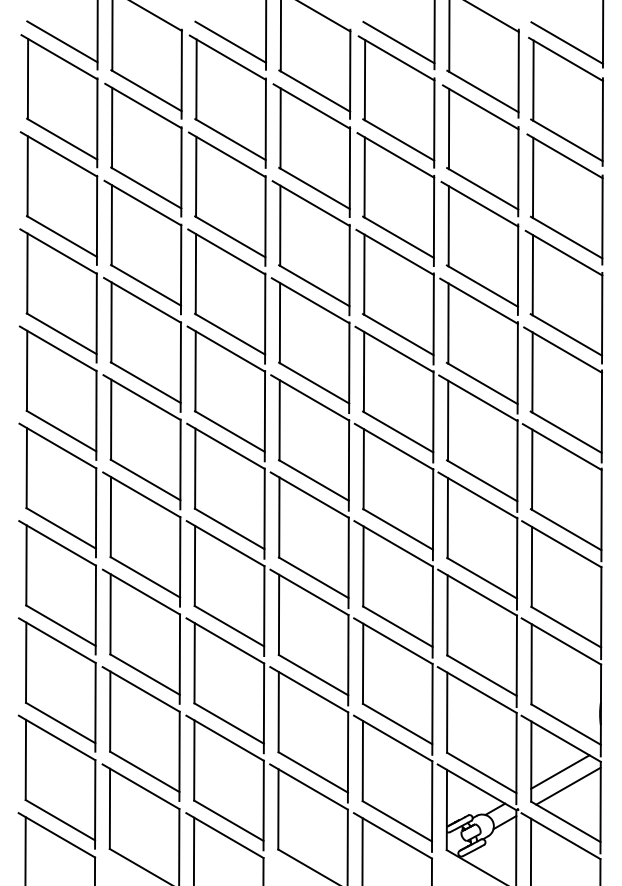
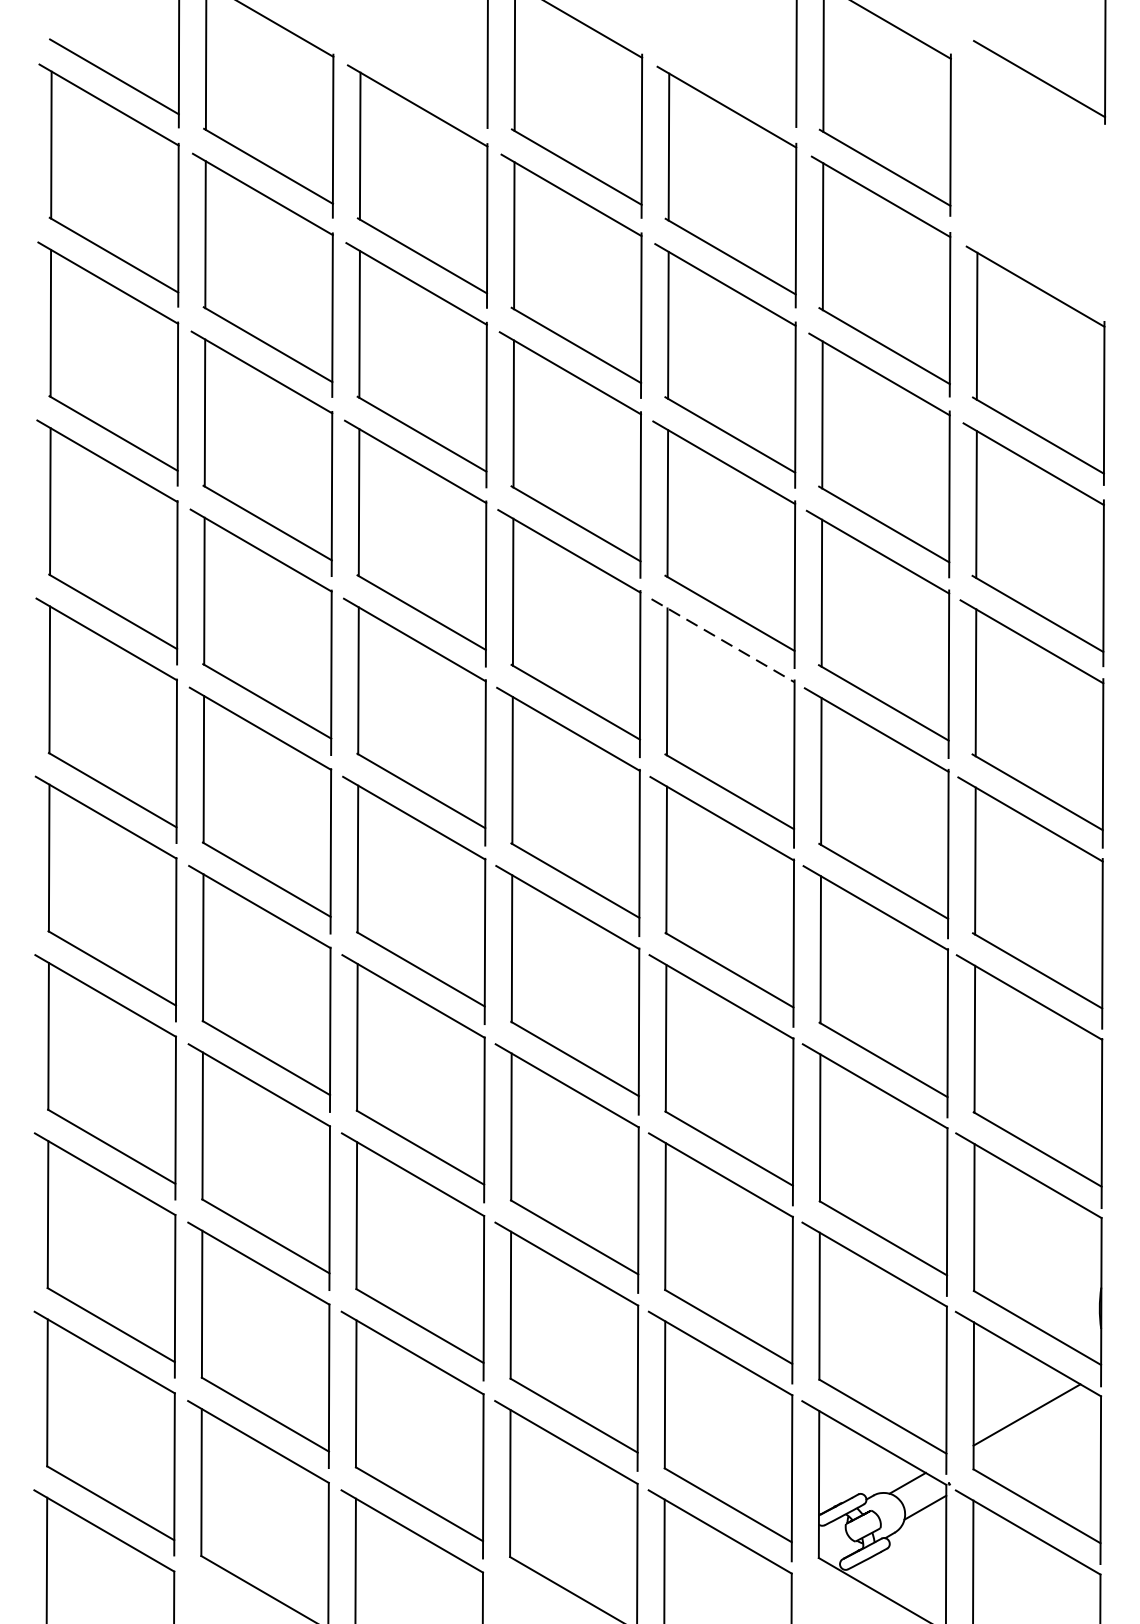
line: (230, 41) -> (422, 76), removed
line: (398, 42) -> (730, 78), removed
part: (565, 101) -> (1036, 186), removed
line: (394, 349) -> (723, 640), solid -> dashed
line: (568, 785) -> (1041, 1439), removed

